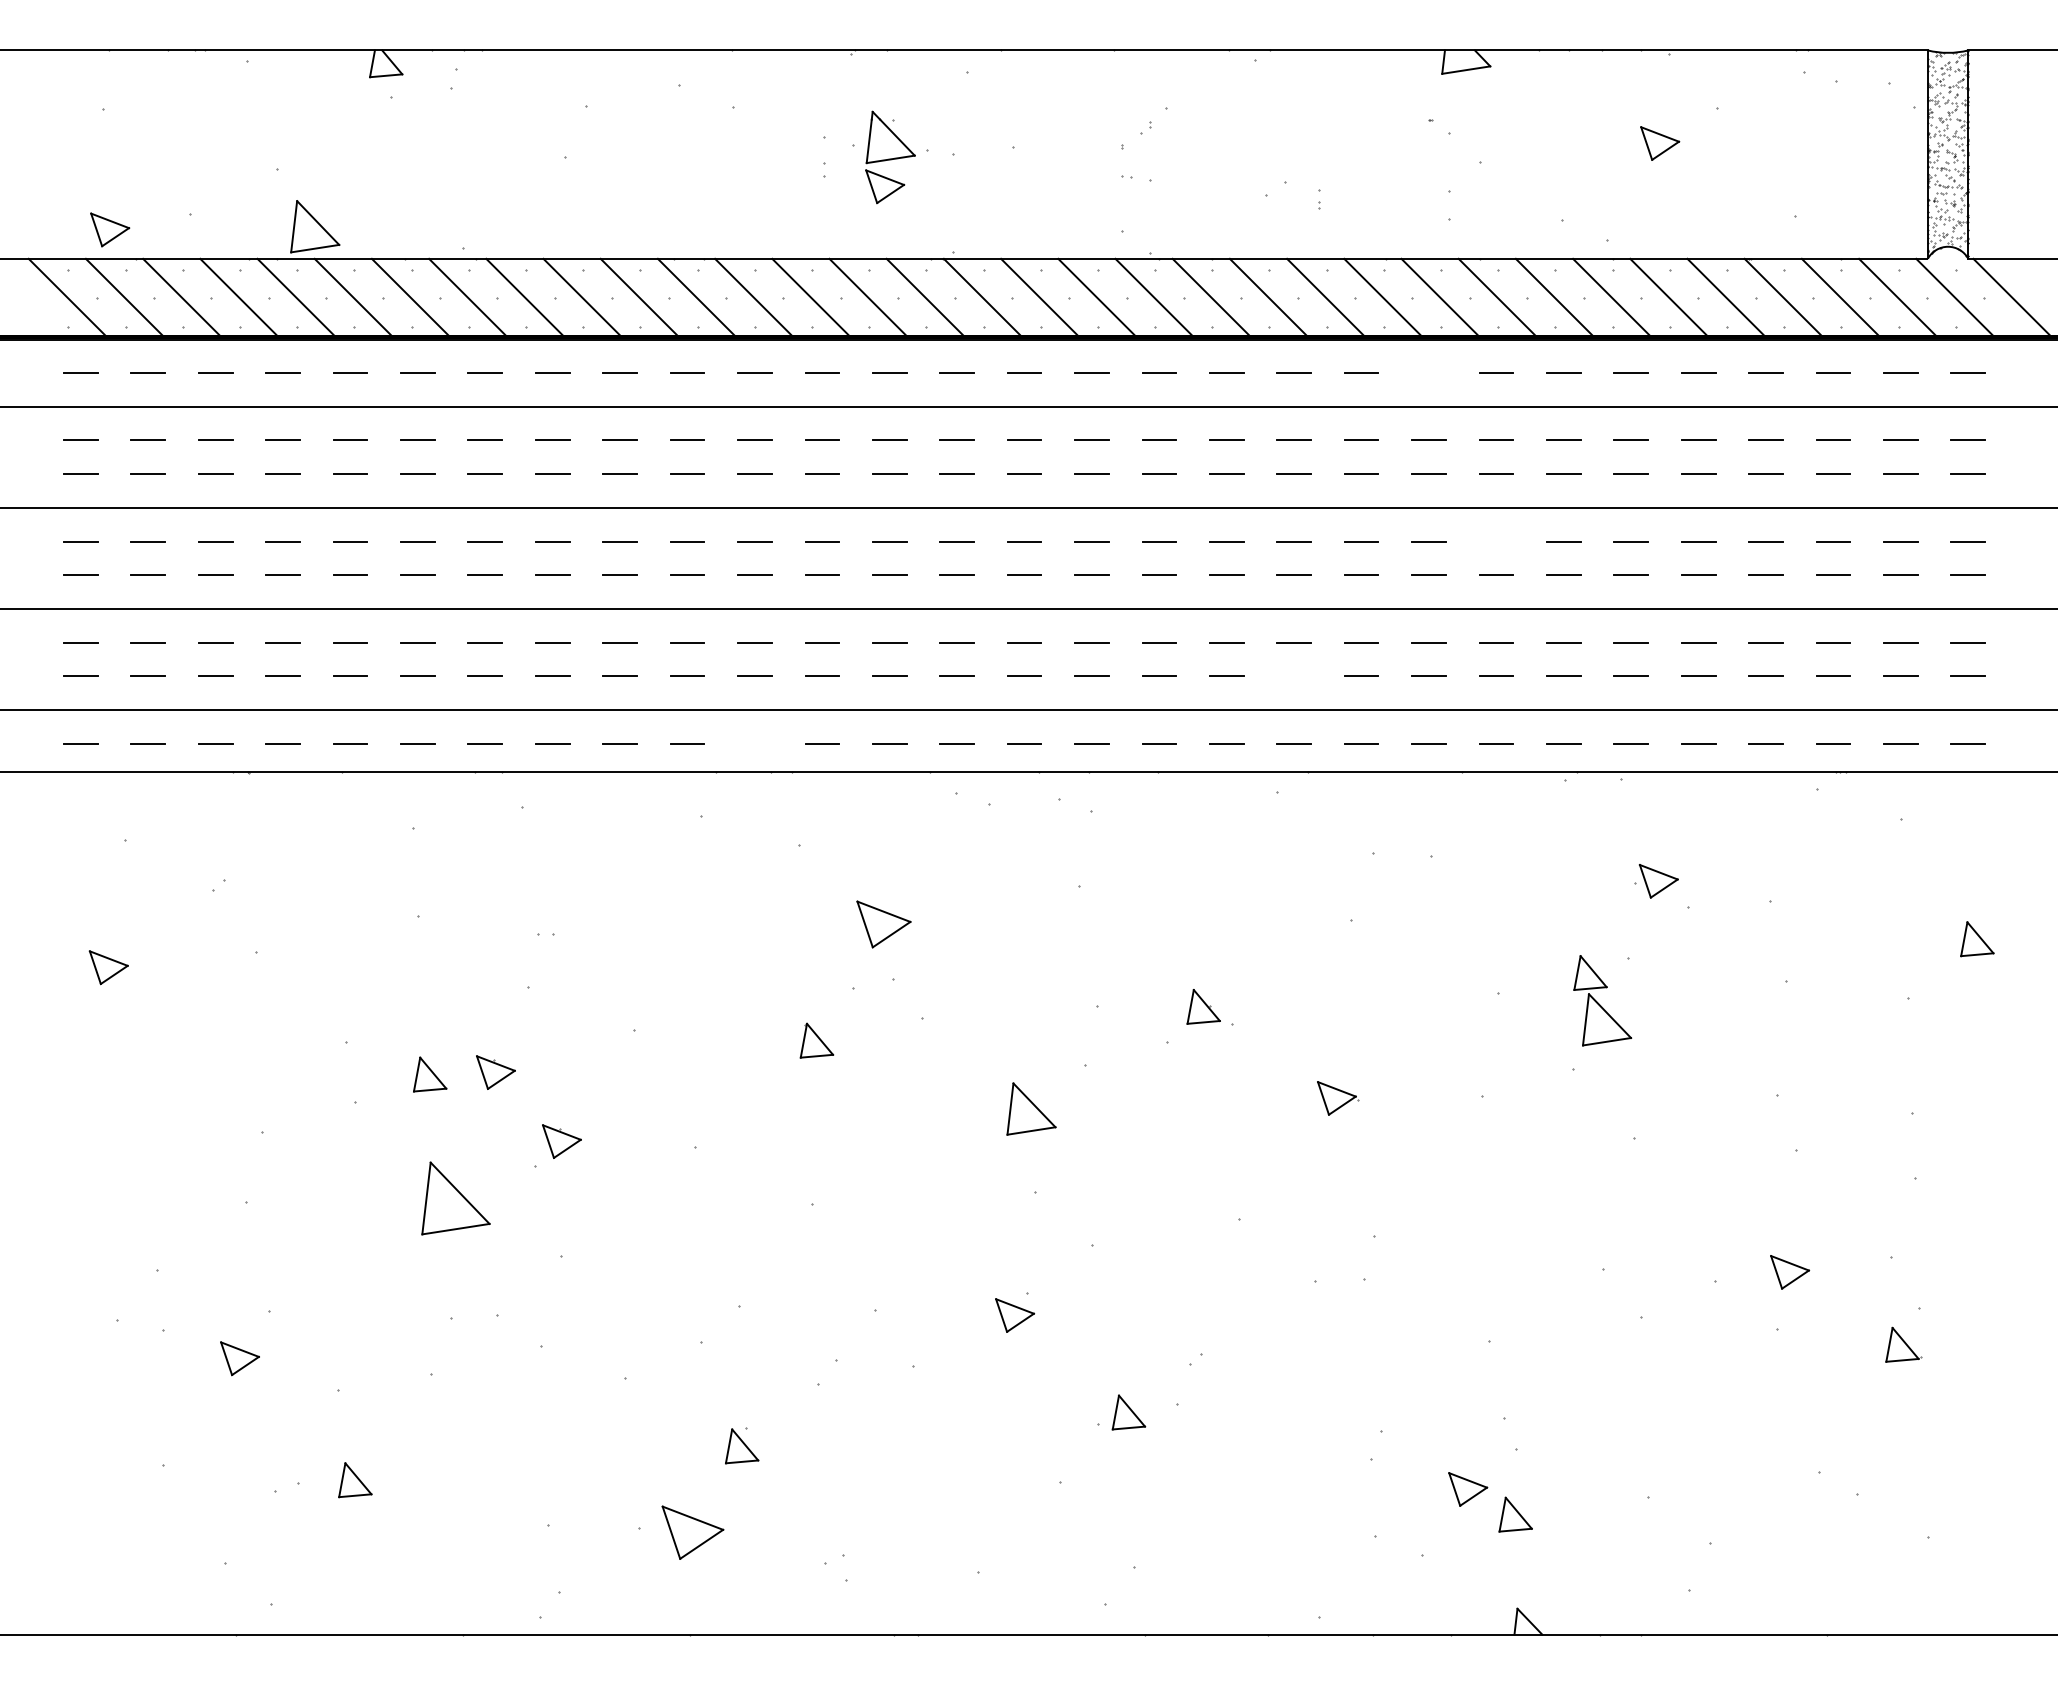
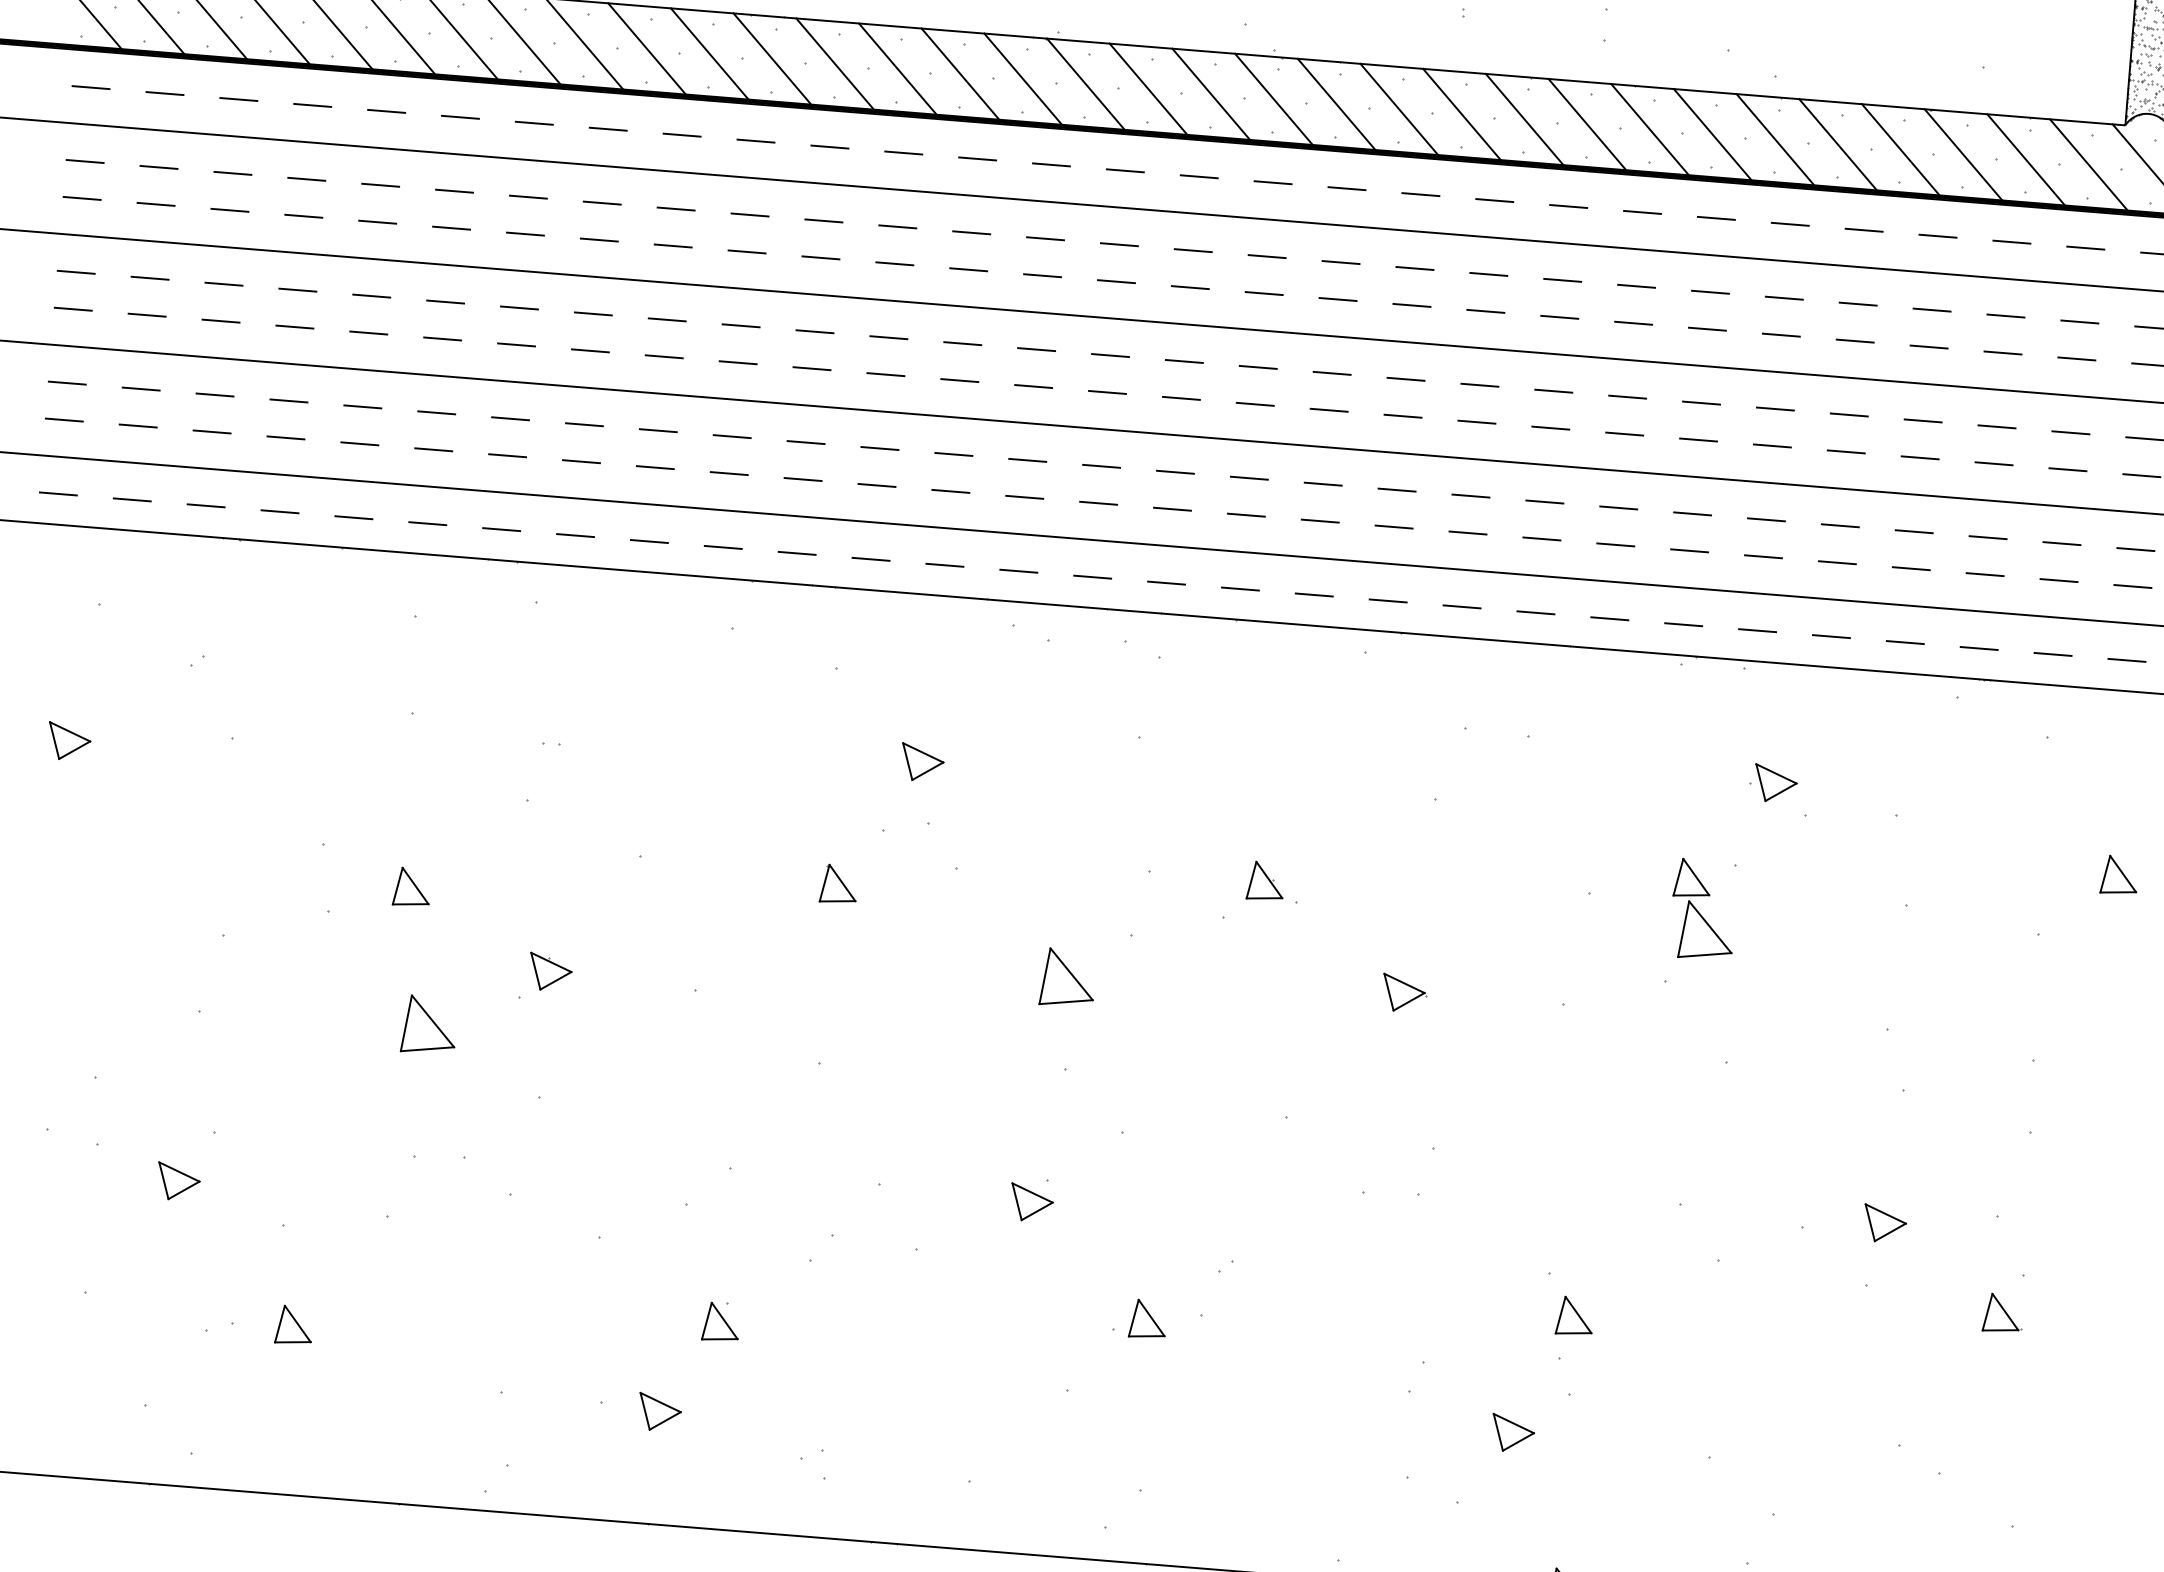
line: (1428, 373) -> (1568, 206), added
line: (1496, 541) -> (1627, 397), added
line: (1294, 676) -> (1394, 527), added
line: (754, 743) -> (796, 553), added
part: (883, 924) -> (922, 762), size x0.71
part: (495, 1072) -> (483, 890), removed
part: (455, 1197) -> (428, 1024), size x0.71
part: (1515, 1514) -> (1574, 1316), moved
part: (693, 1532) -> (660, 1412), size x0.62

